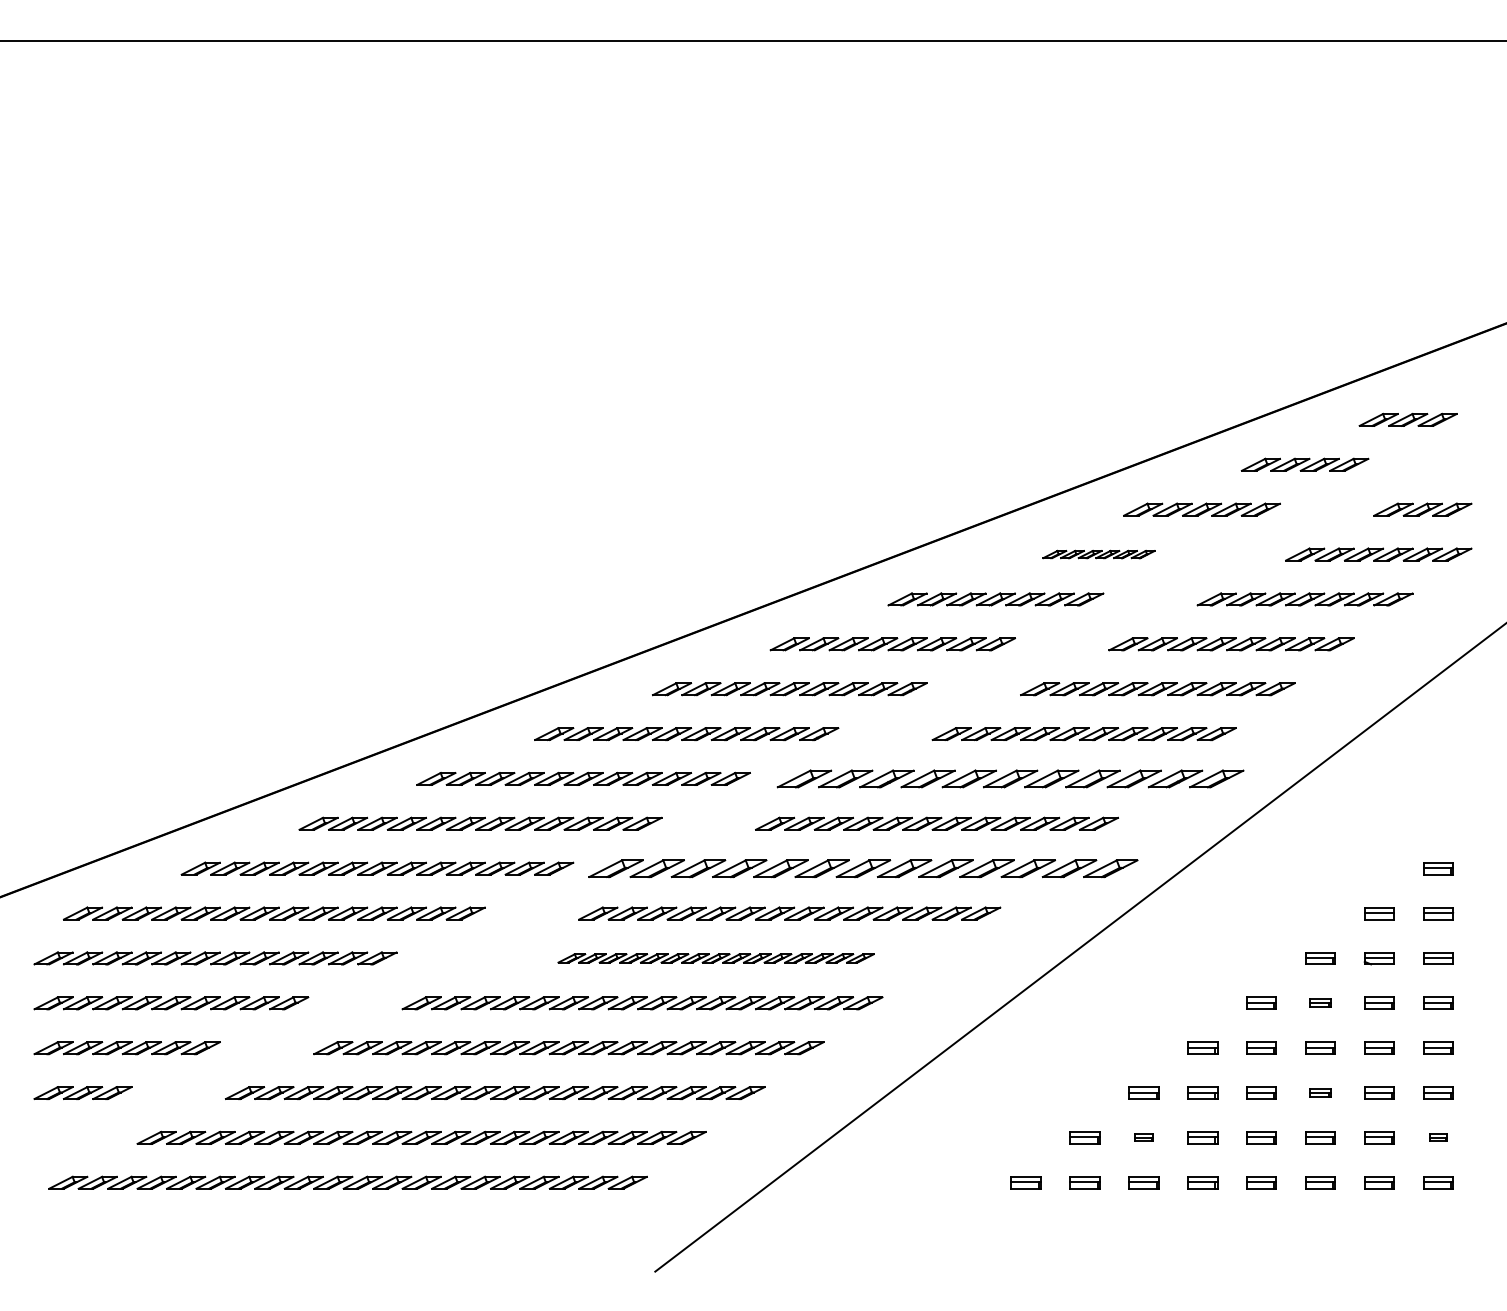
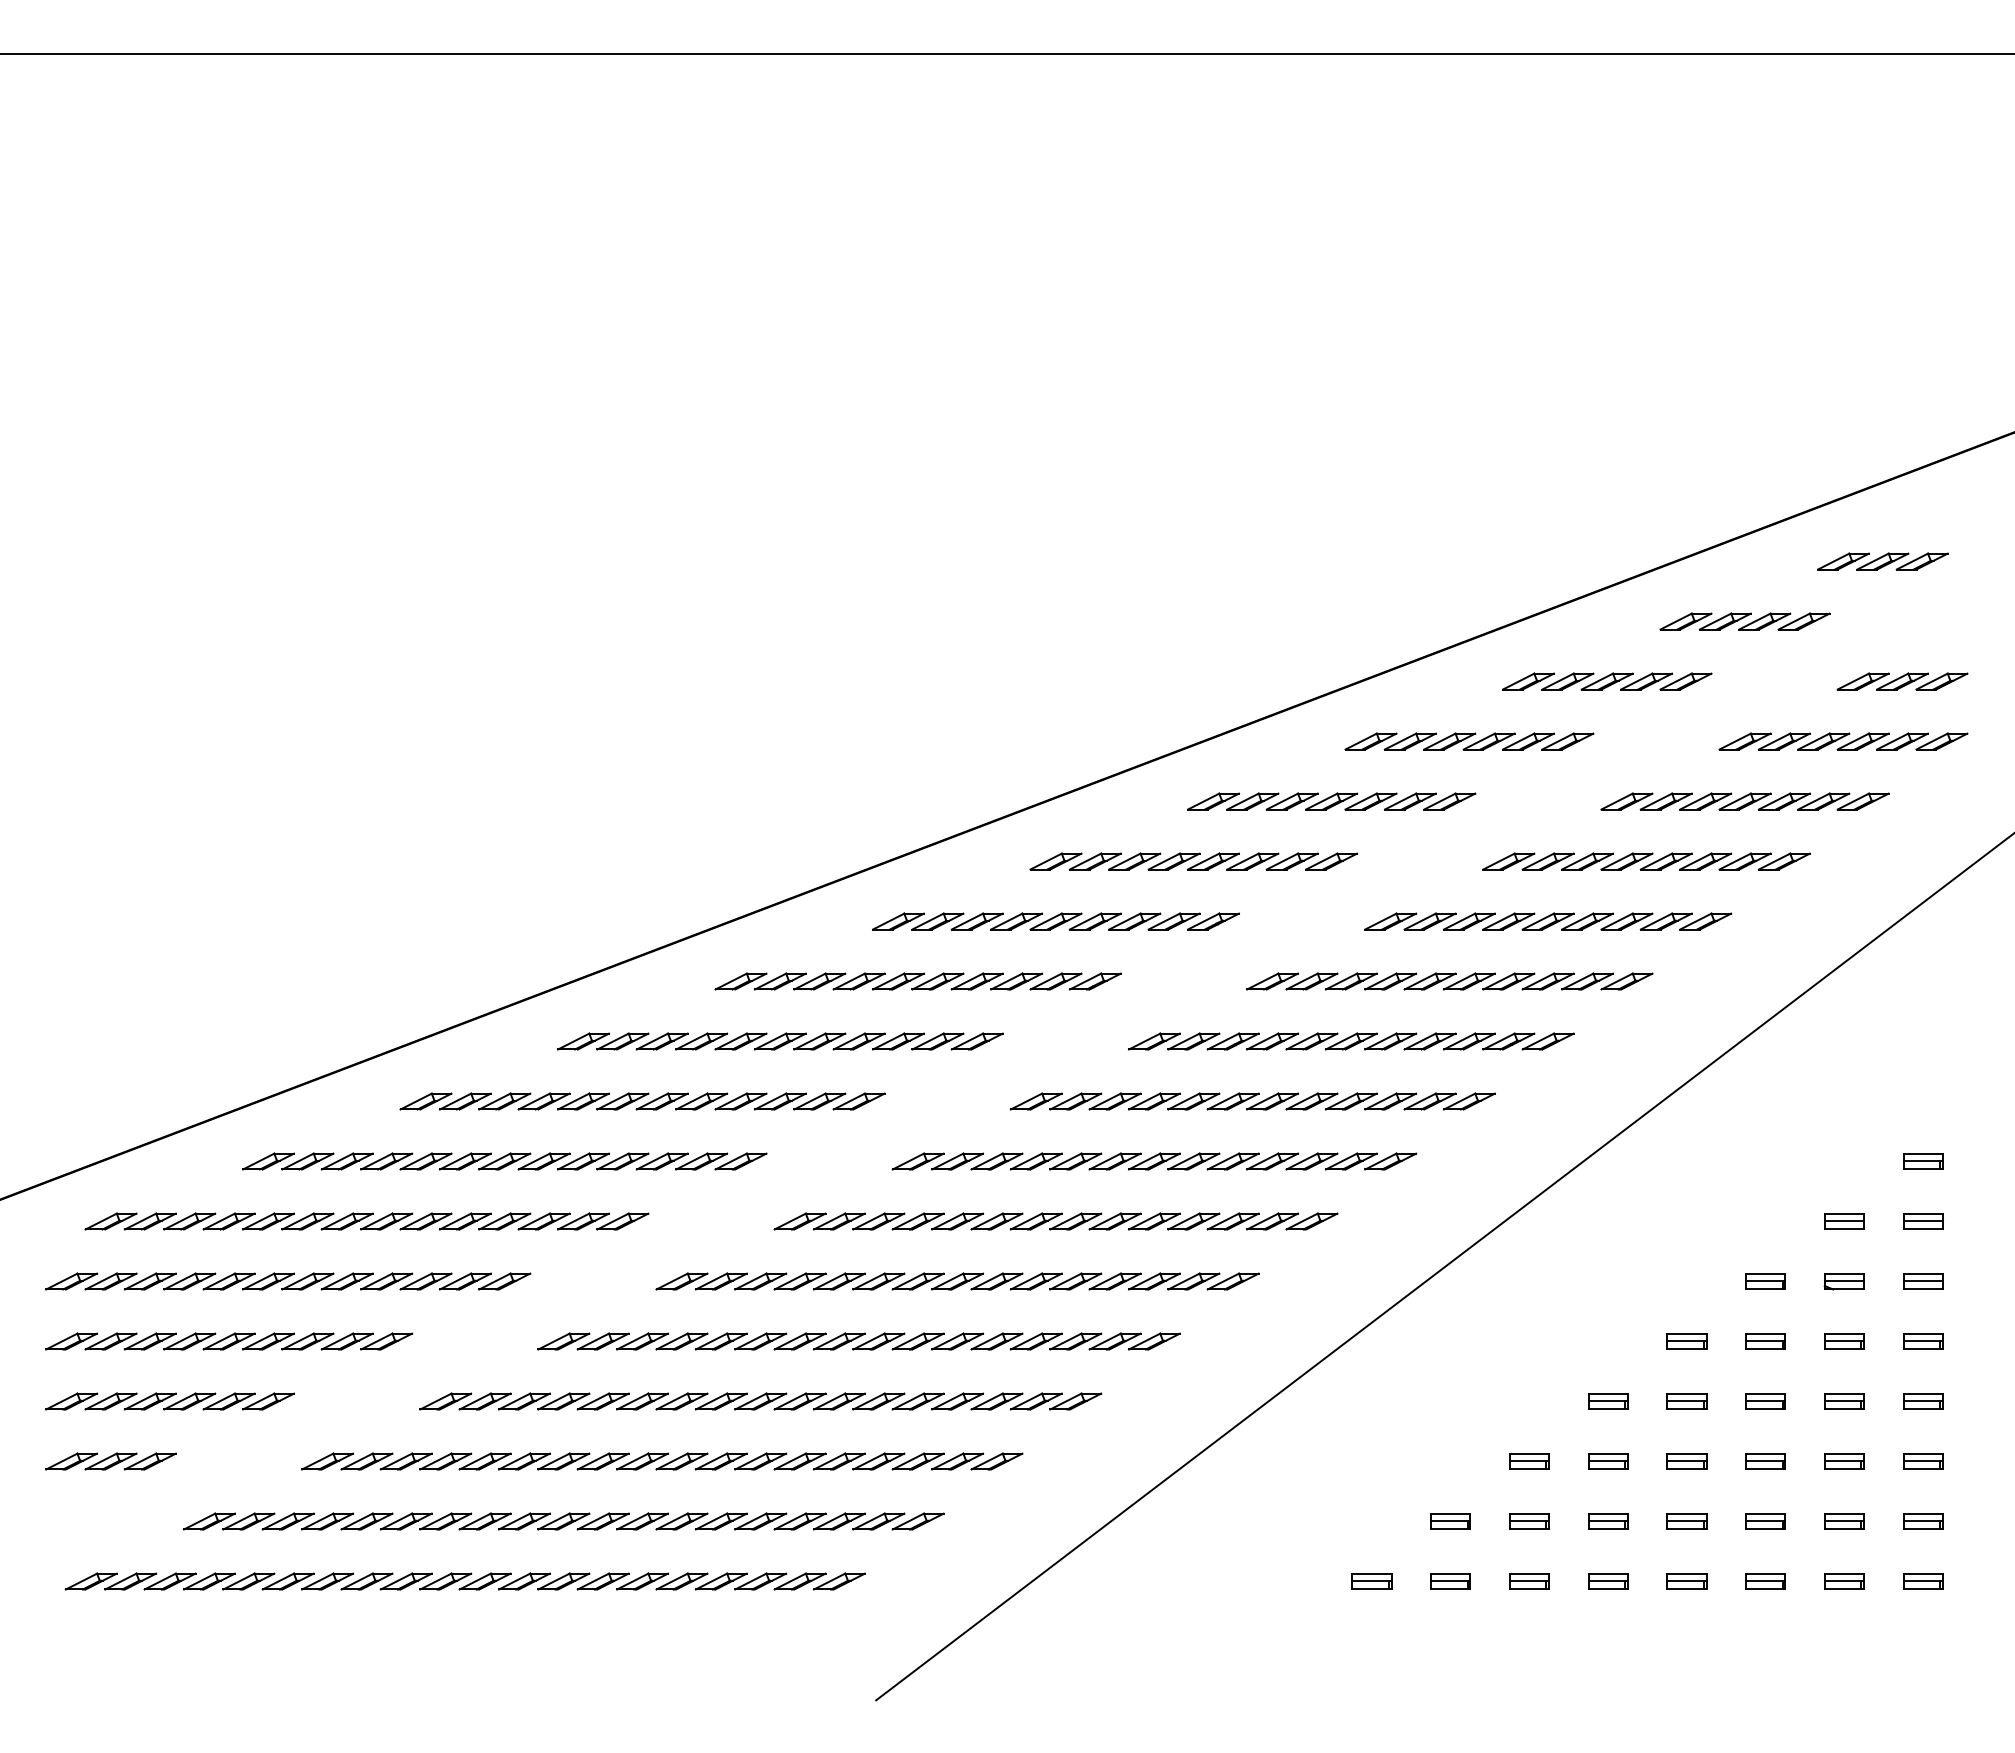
part: (1099, 554) -> (1469, 741), size x1.67
part: (1010, 778) -> (1351, 1041), size x0.71
part: (863, 868) -> (1154, 1161), size x0.71
part: (716, 958) -> (957, 1281), size x1.43
part: (1320, 1003) -> (1765, 1341), size x1.43
part: (1320, 1093) -> (1765, 1461), size x1.43
part: (1143, 1137) -> (1529, 1521), size x1.67
part: (1438, 1137) -> (1923, 1521), size x1.67

